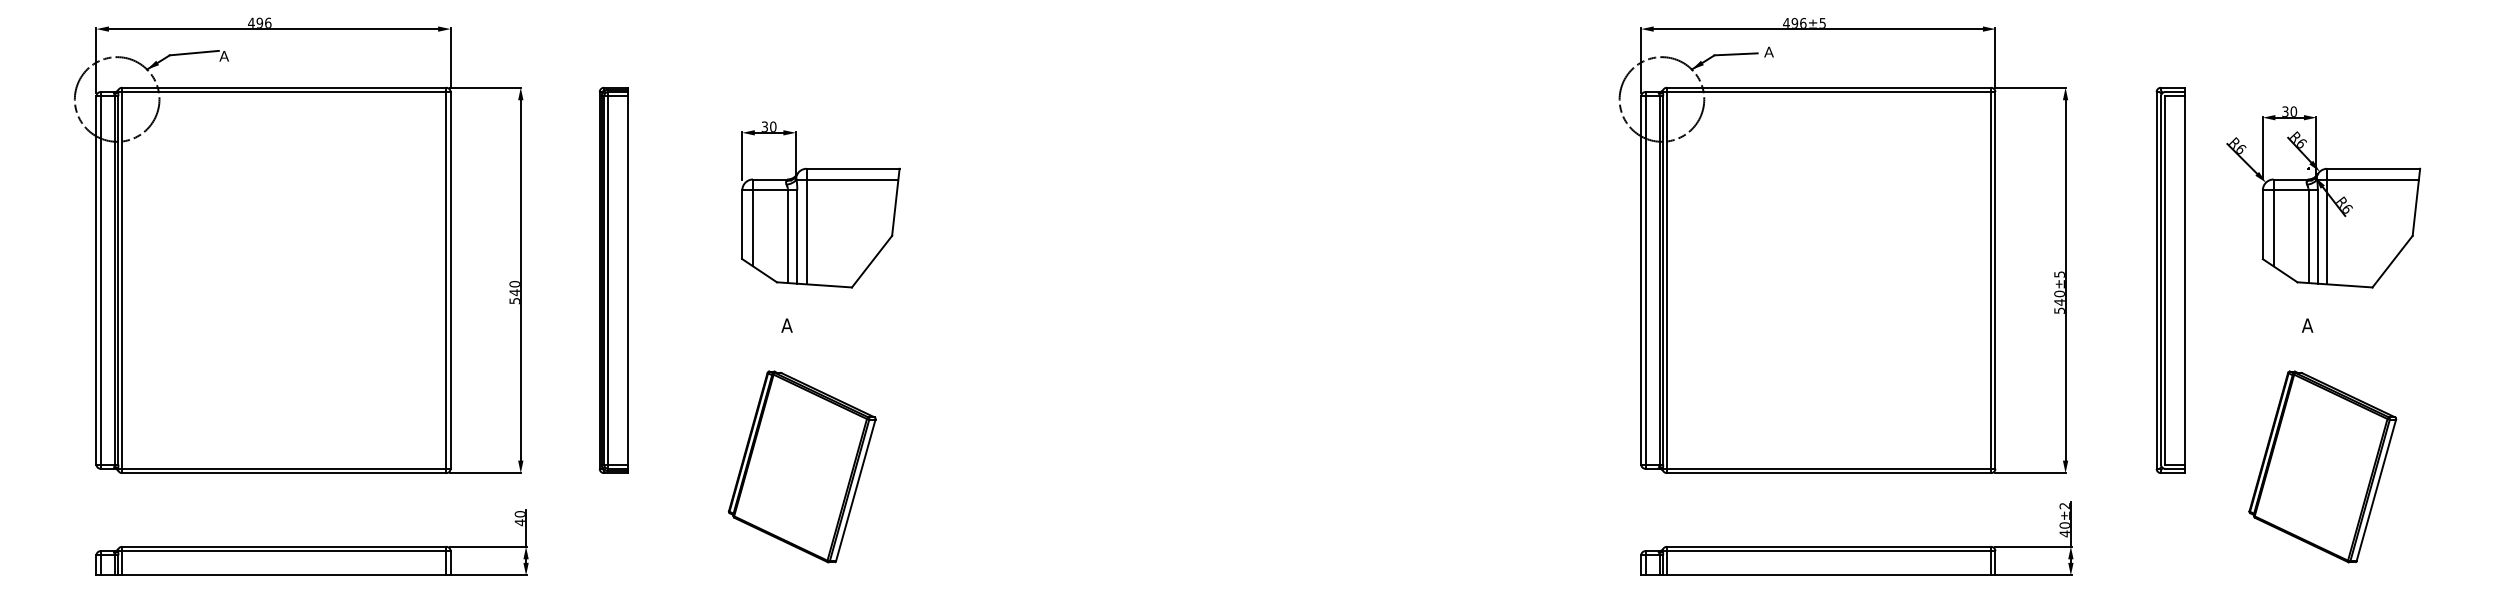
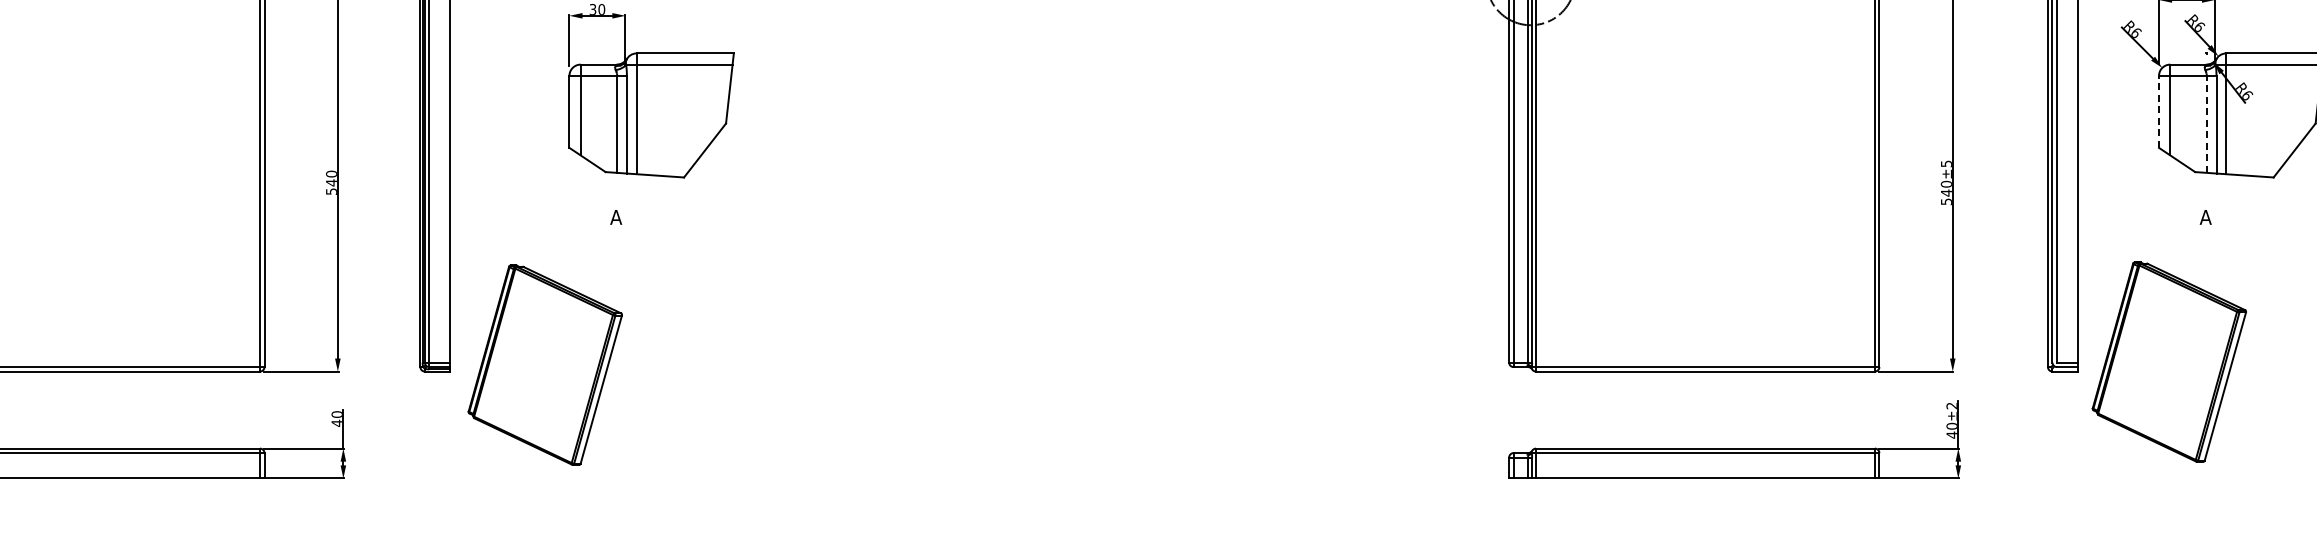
line: (2262, 224) -> (2158, 111), solid -> dashed
line: (2308, 236) -> (2206, 124), solid -> dashed
part: (801, 466) -> (544, 364), moved
part: (2322, 466) -> (2169, 361), moved

